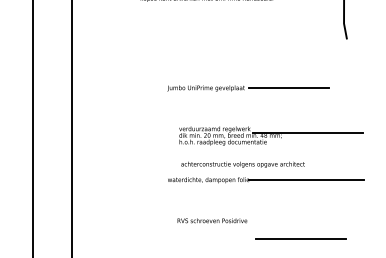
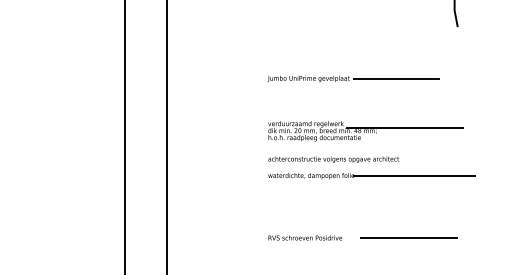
part: (271, 136) -> (365, 131), moved
text: (242, 164) -> (333, 159), moved
text: (212, 220) -> (305, 237), moved

